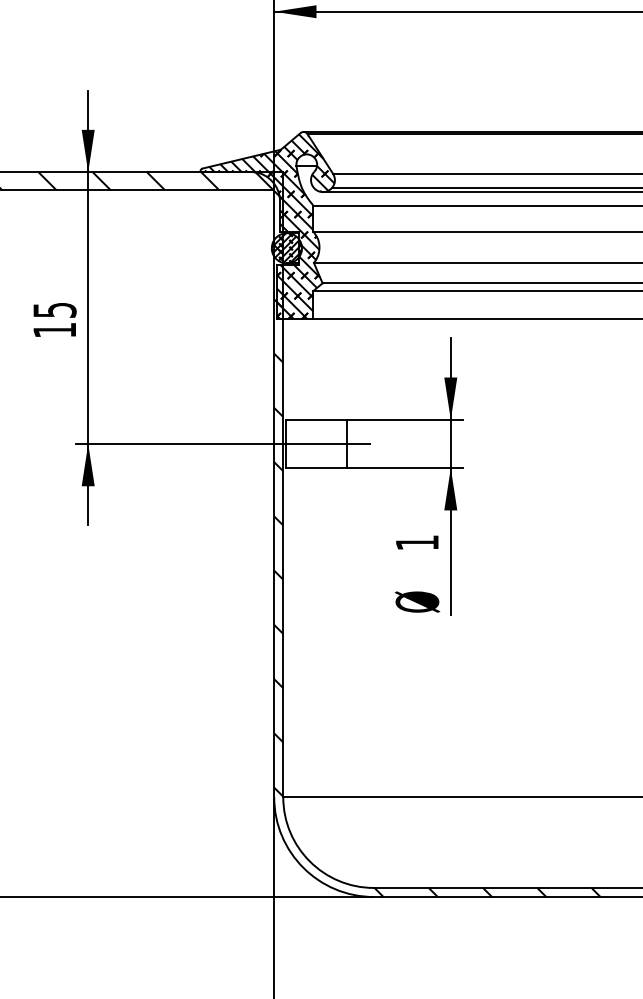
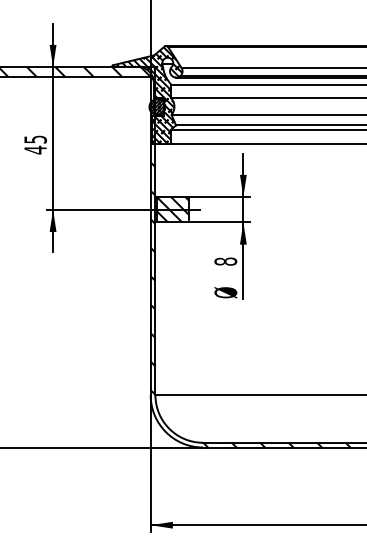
text: (54, 329) -> (35, 149), 15 -> 45
hatch: (315, 443) -> (172, 209), added
text: (416, 542) -> (225, 261), 1 -> 8

